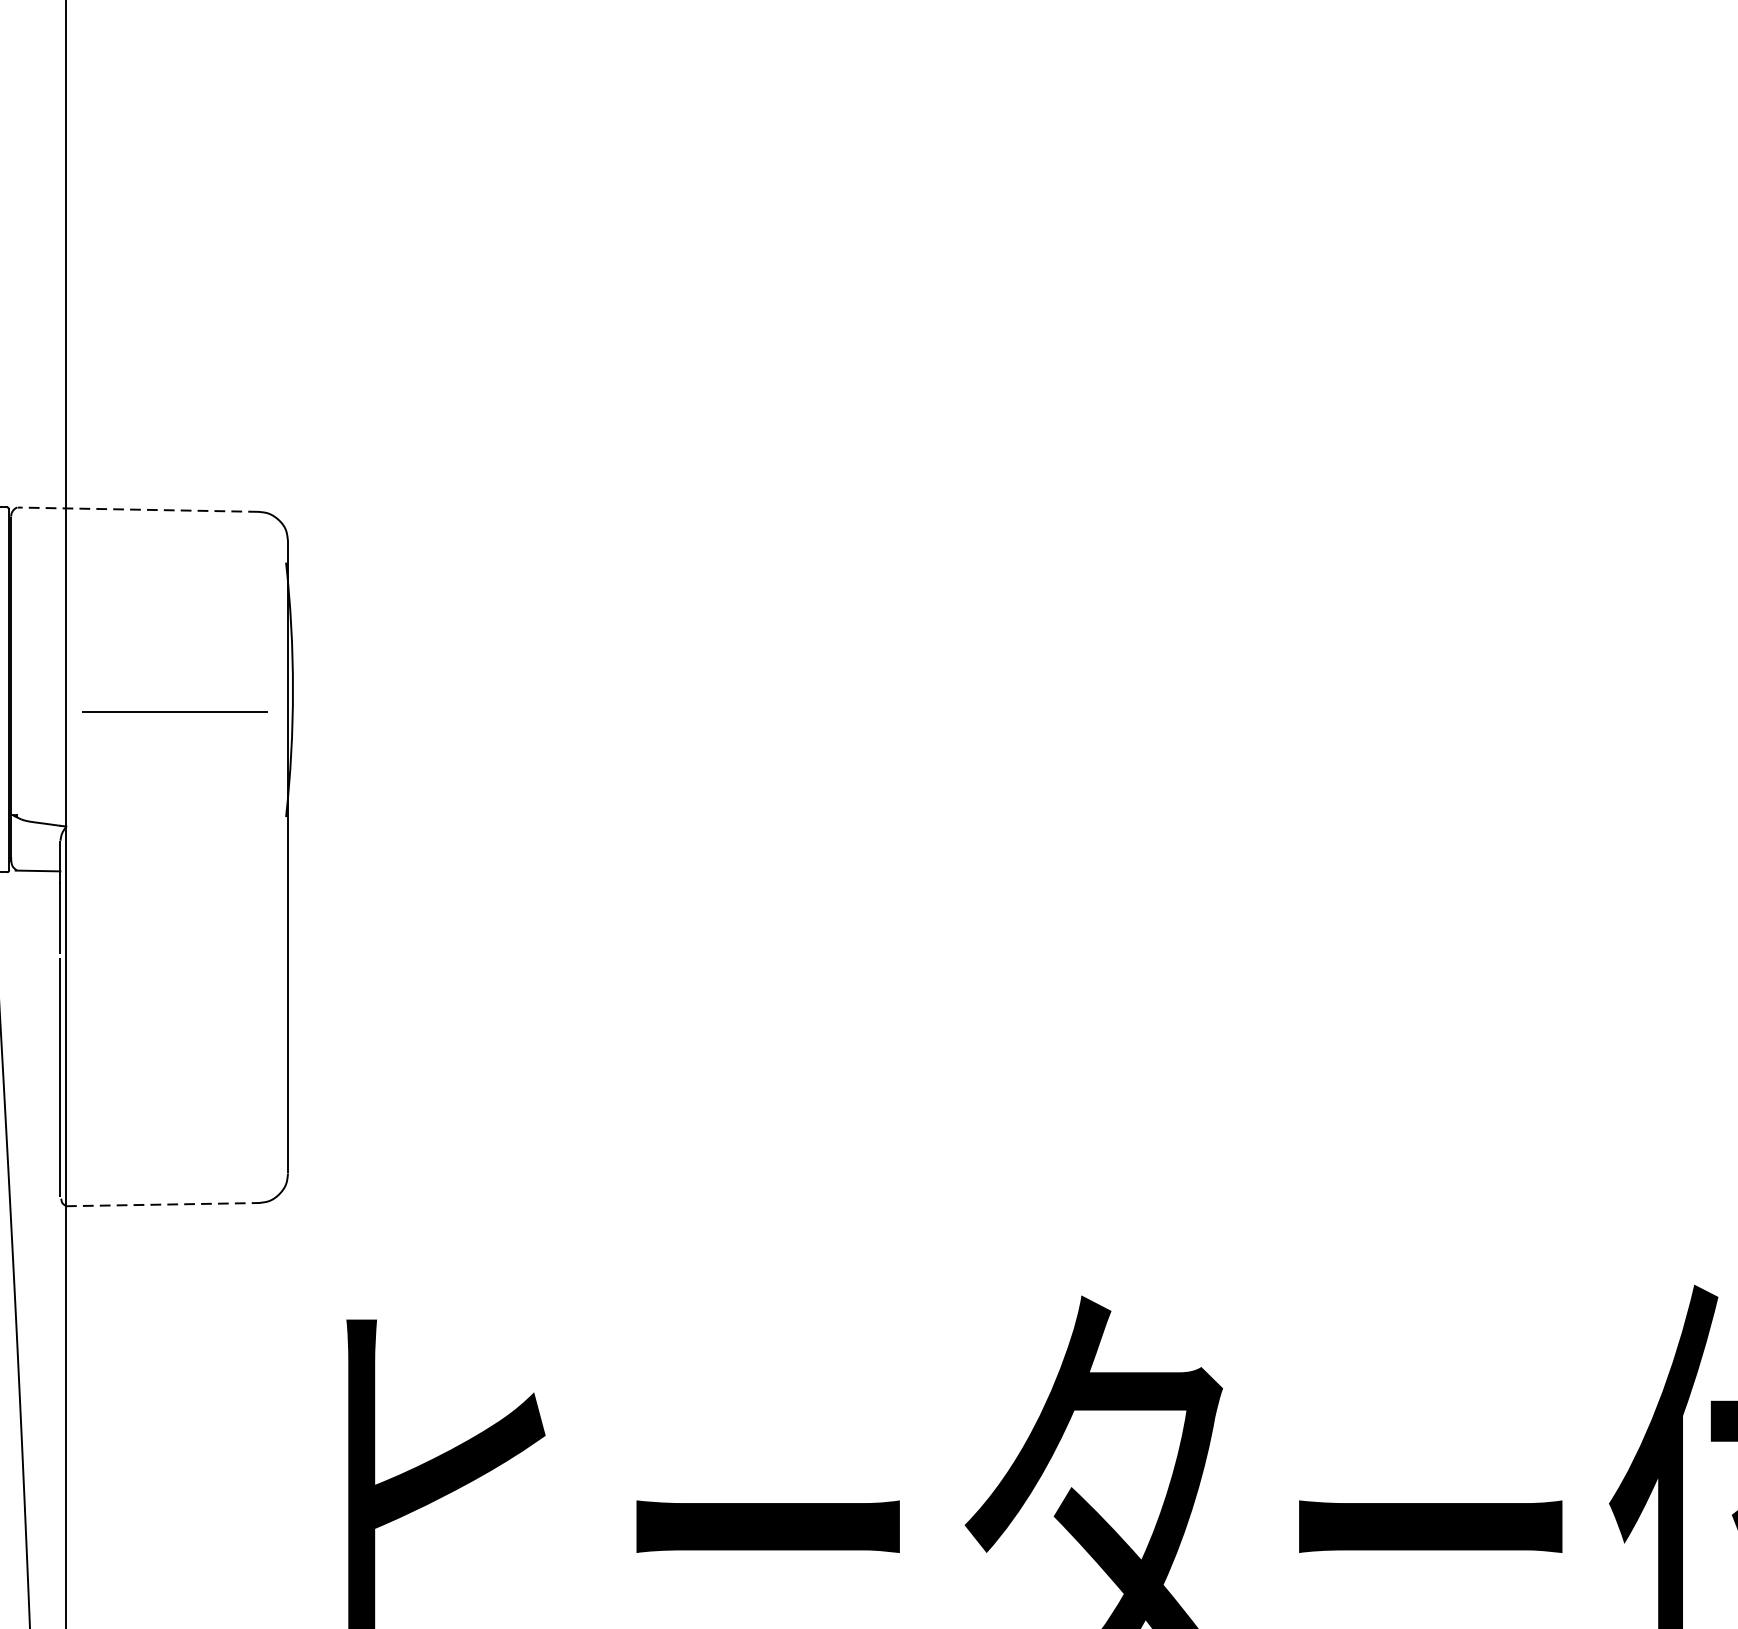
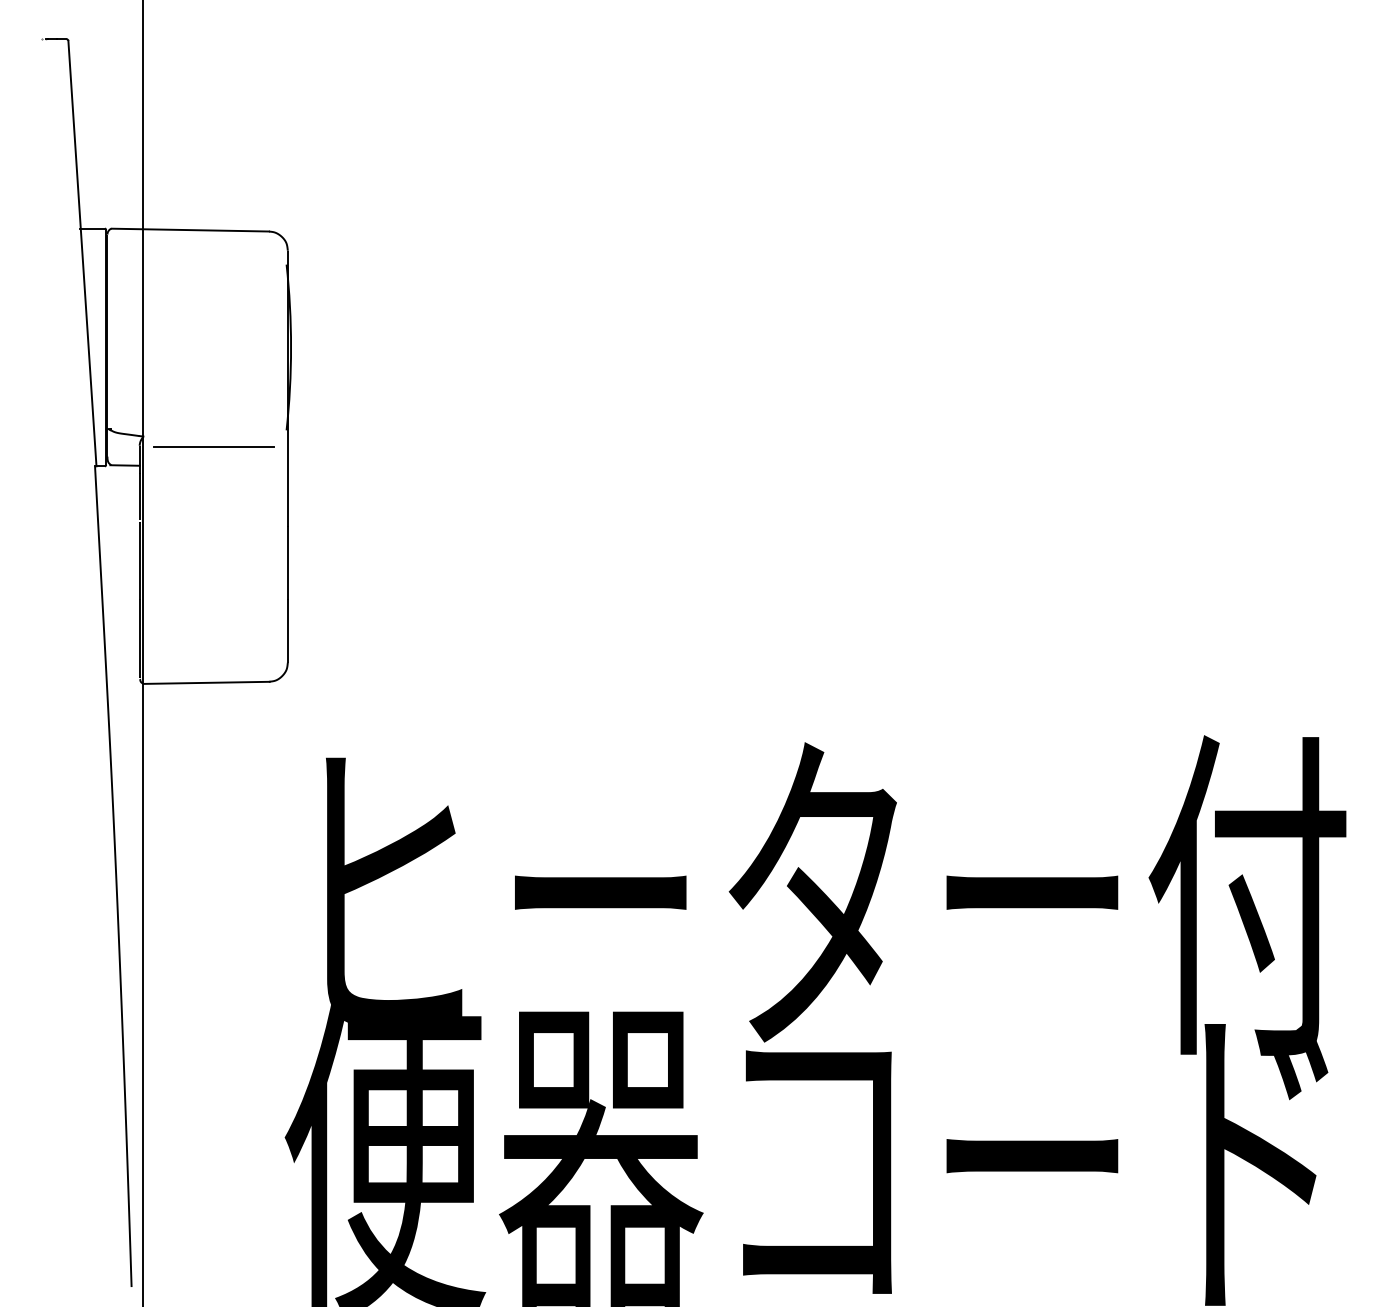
line: (138, 510) -> (190, 230), dashed -> solid
line: (173, 711) -> (213, 446), moved
line: (163, 1204) -> (206, 682), dashed -> solid

